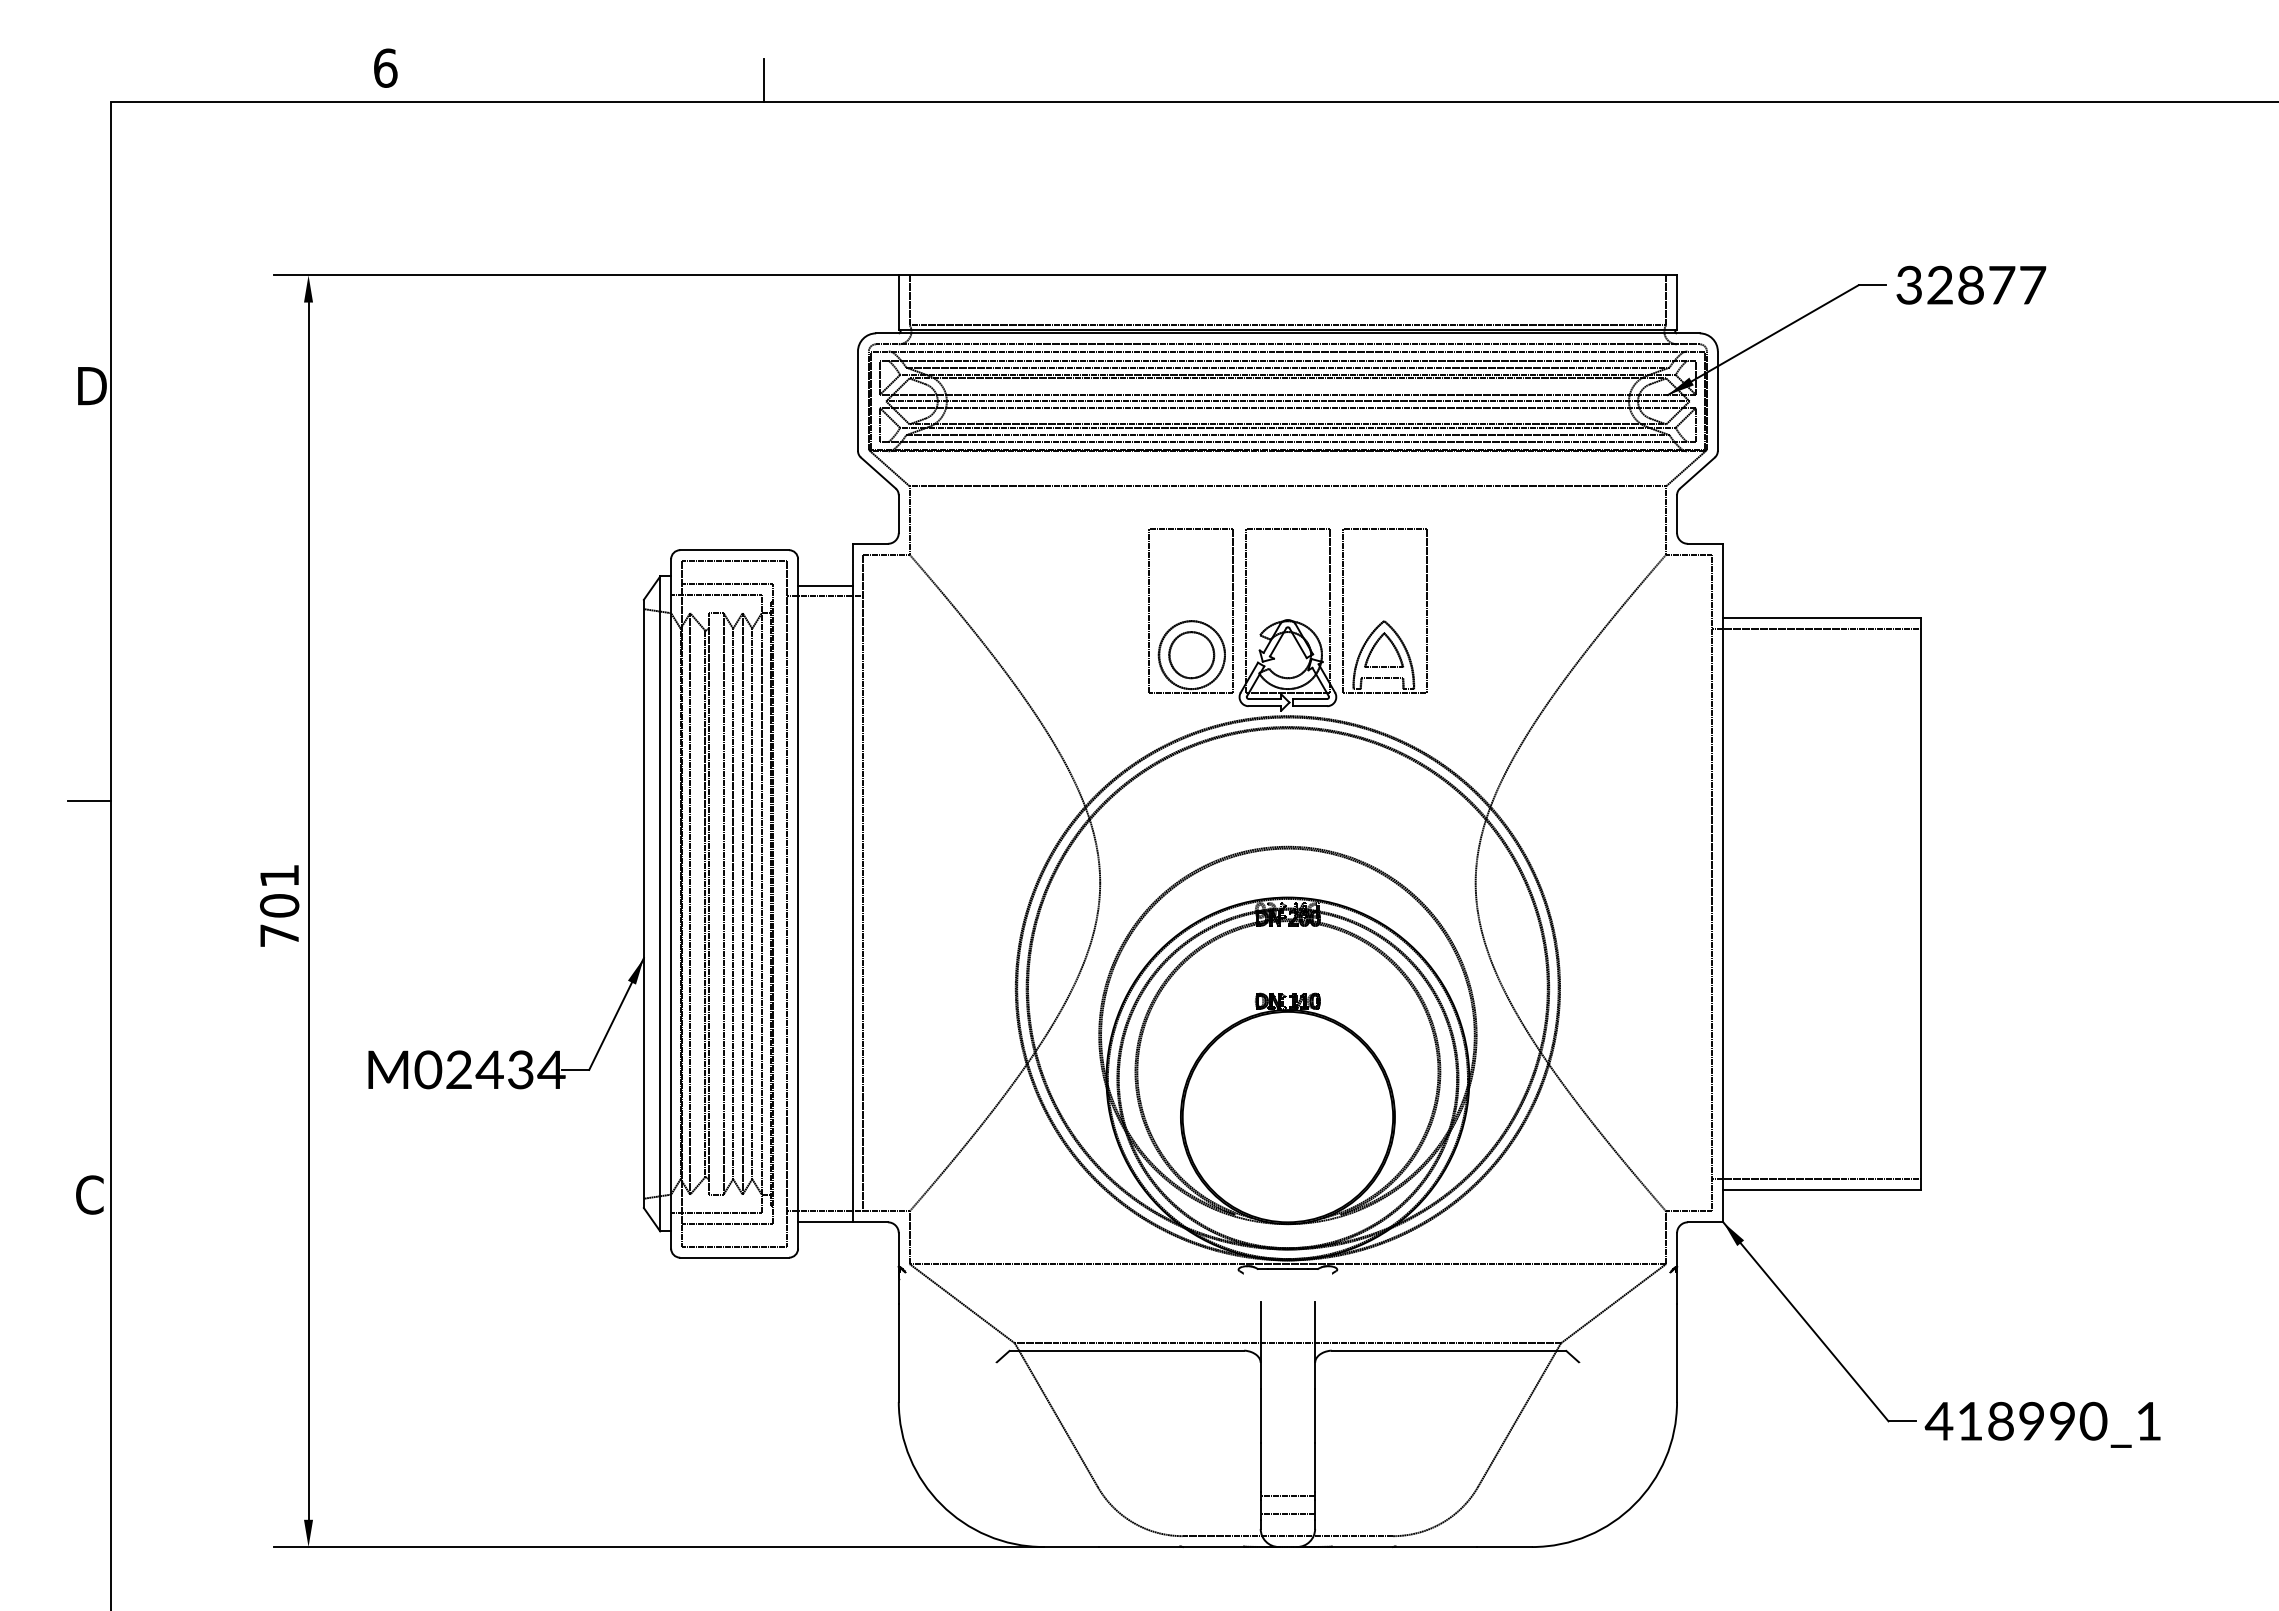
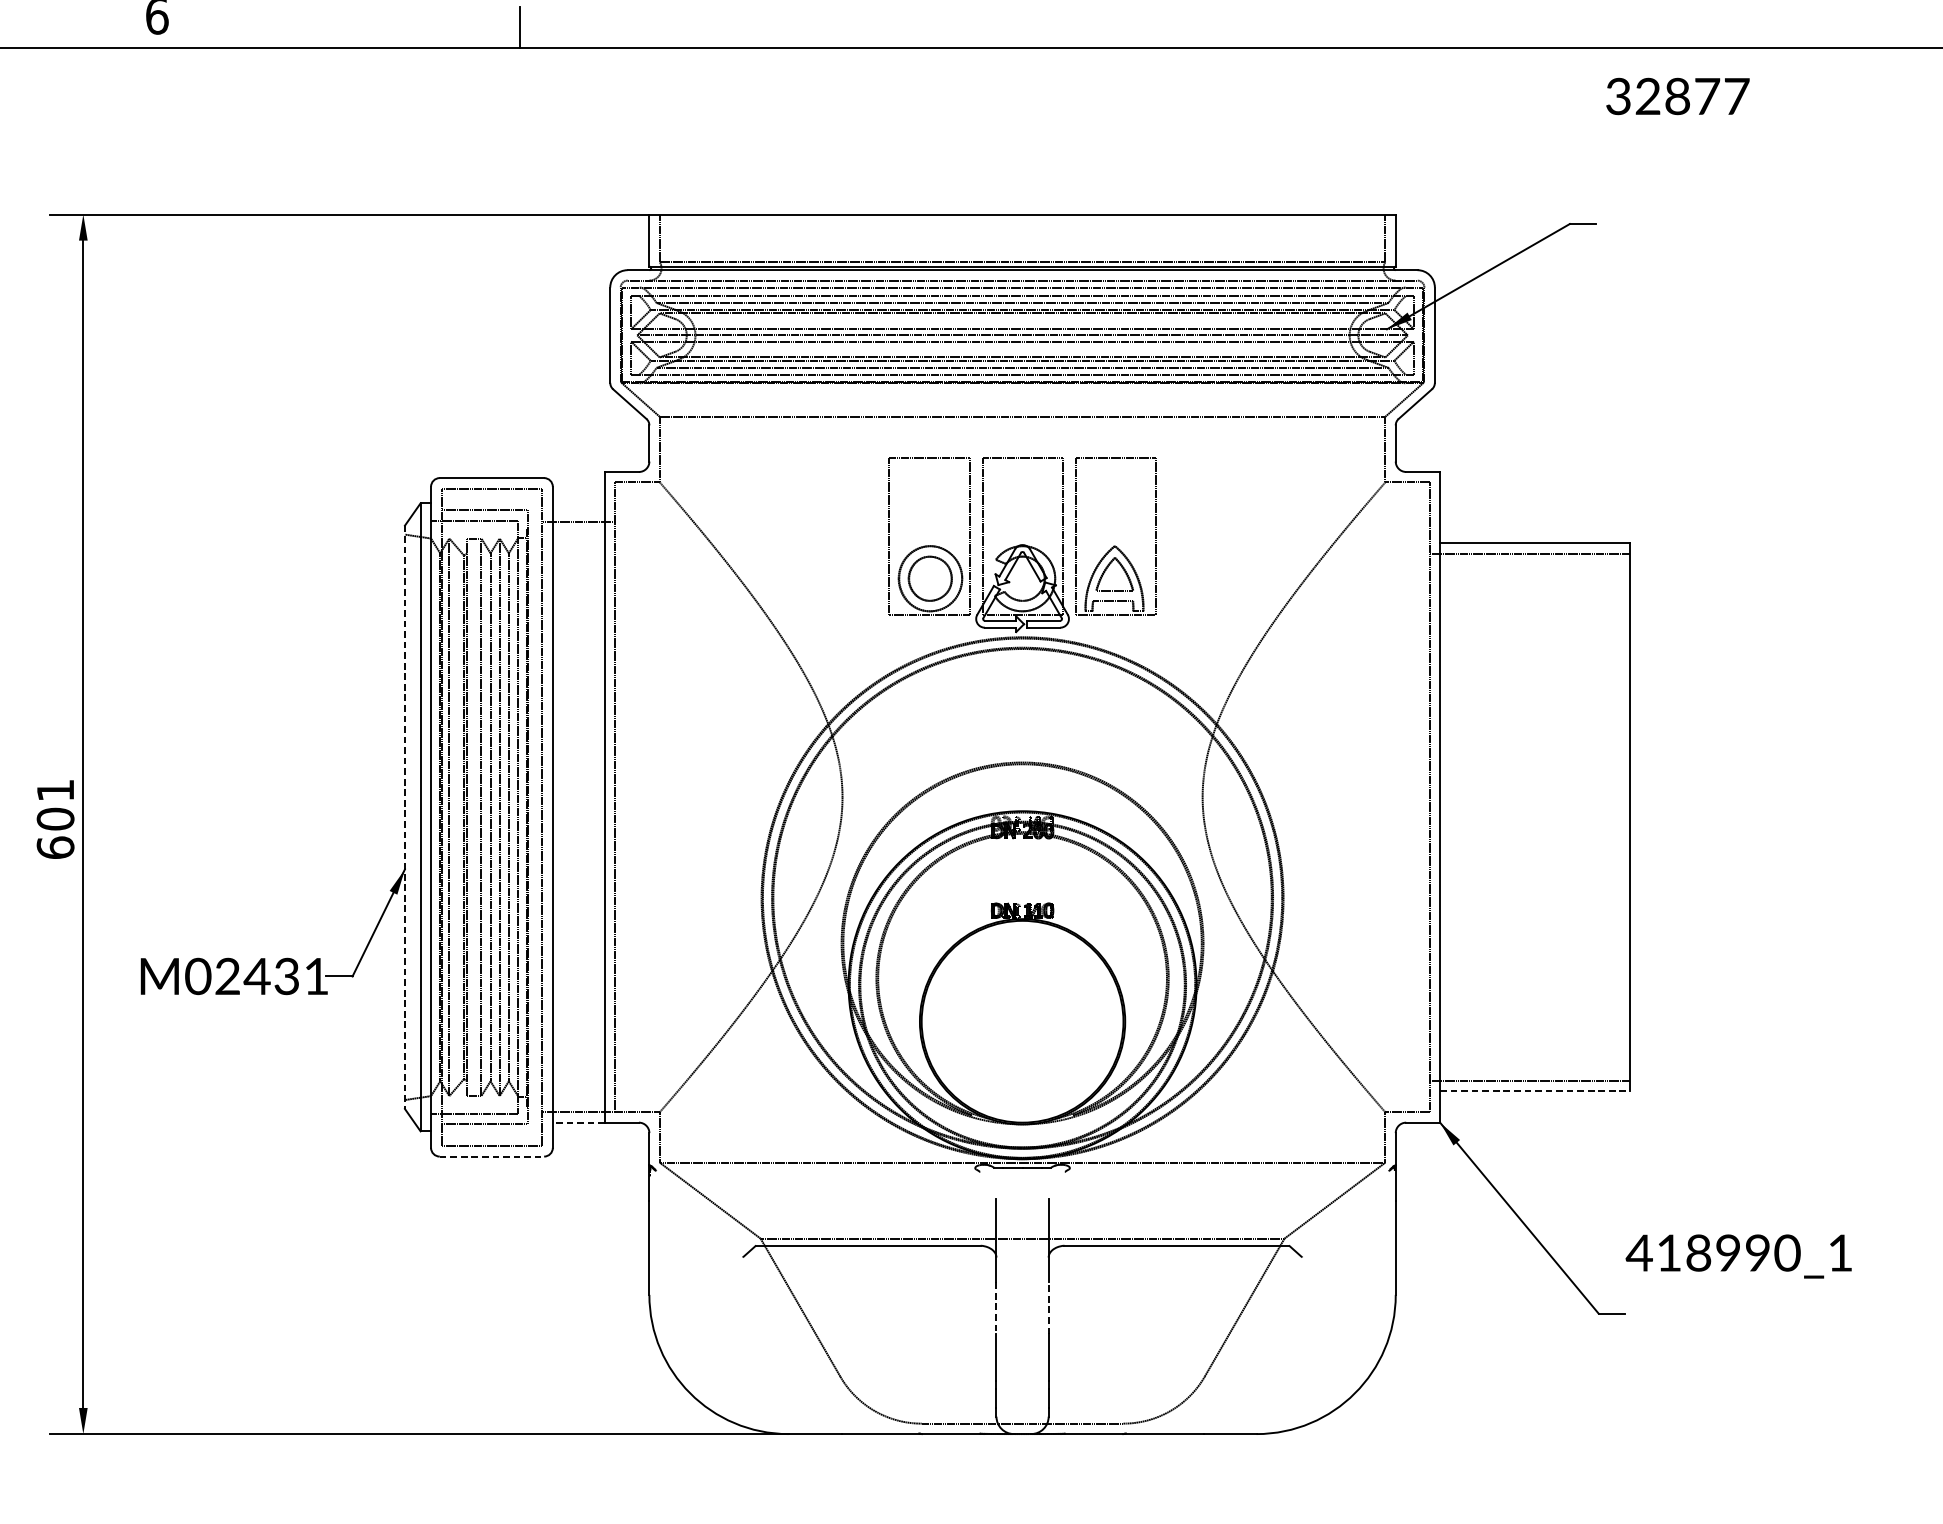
text: (1971, 284) -> (1678, 95), moved
line: (825, 585) -> (579, 511), removed
line: (643, 904) -> (404, 817), solid -> dashed
text: (279, 935) -> (55, 847), 701 -> 601
text: (551, 1069) -> (316, 976), M02434 -> M02431
line: (1822, 1189) -> (1535, 1091), solid -> dashed
line: (824, 1222) -> (578, 1122), solid -> dashed
line: (735, 1257) -> (492, 1156), solid -> dashed
line: (1315, 1415) -> (1049, 1307), solid -> dashed
line: (1260, 1416) -> (996, 1308), solid -> dashed
text: (2042, 1424) -> (1738, 1256), moved
line: (1287, 1496) -> (1022, 1385), removed
line: (1287, 1514) -> (1022, 1402), removed

